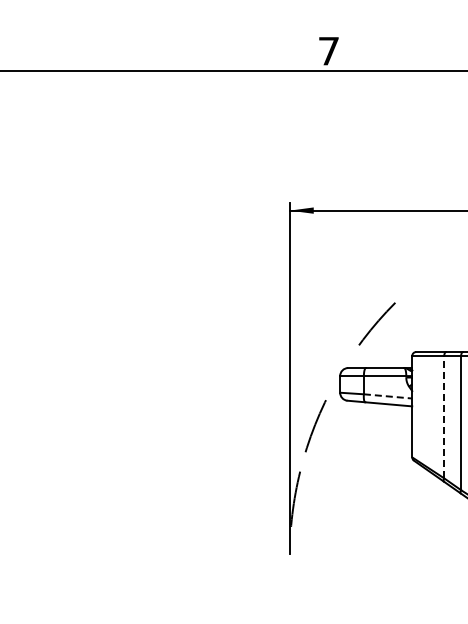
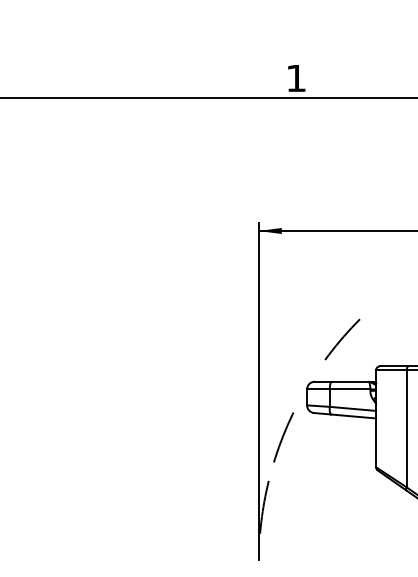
text: (328, 51) -> (295, 78), 7 -> 1
line: (388, 396) -> (353, 408), dashed -> solid
line: (444, 416) -> (406, 428), dashed -> solid

